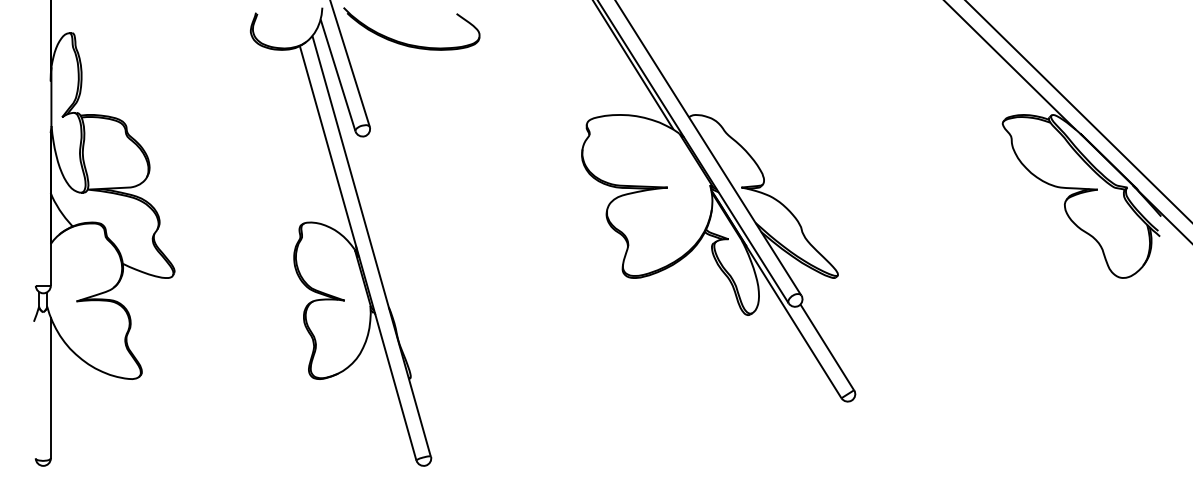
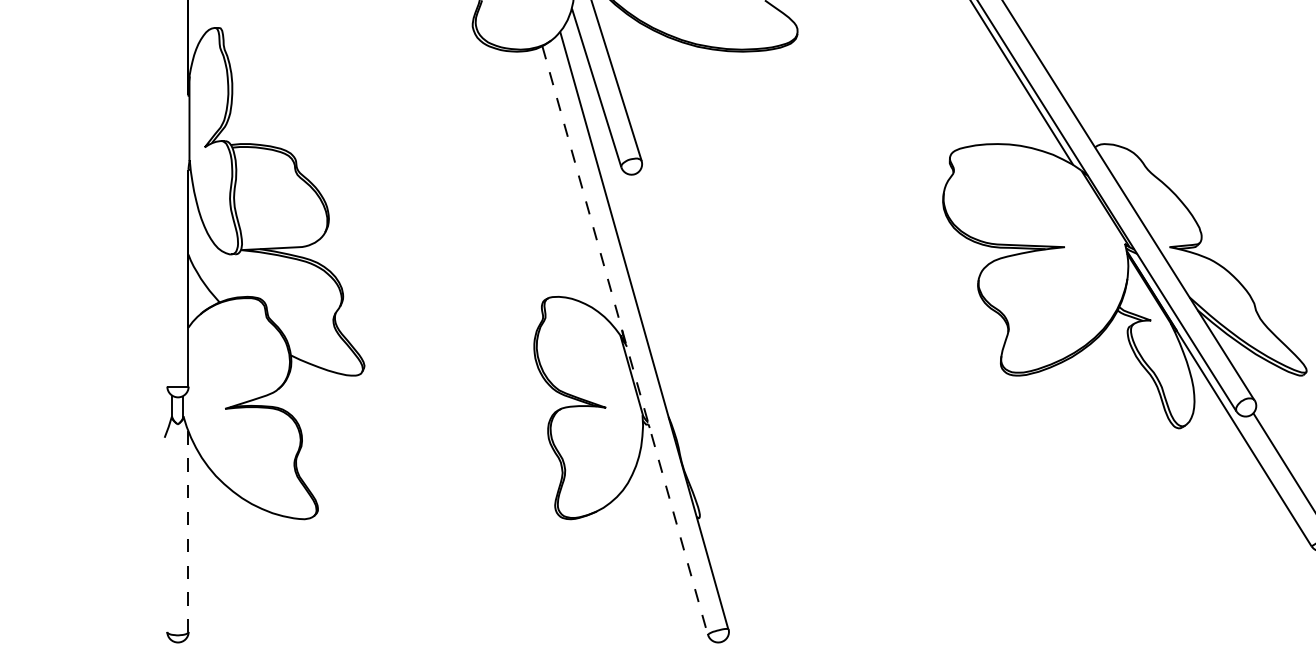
line: (358, 253) -> (625, 340), solid -> dashed
line: (50, 387) -> (188, 531), solid -> dashed

